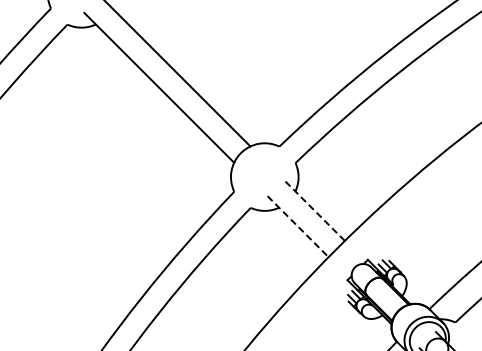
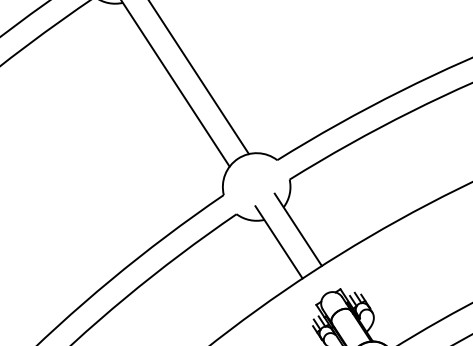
line: (314, 210) -> (298, 229), dashed -> solid
line: (298, 227) -> (279, 243), dashed -> solid

